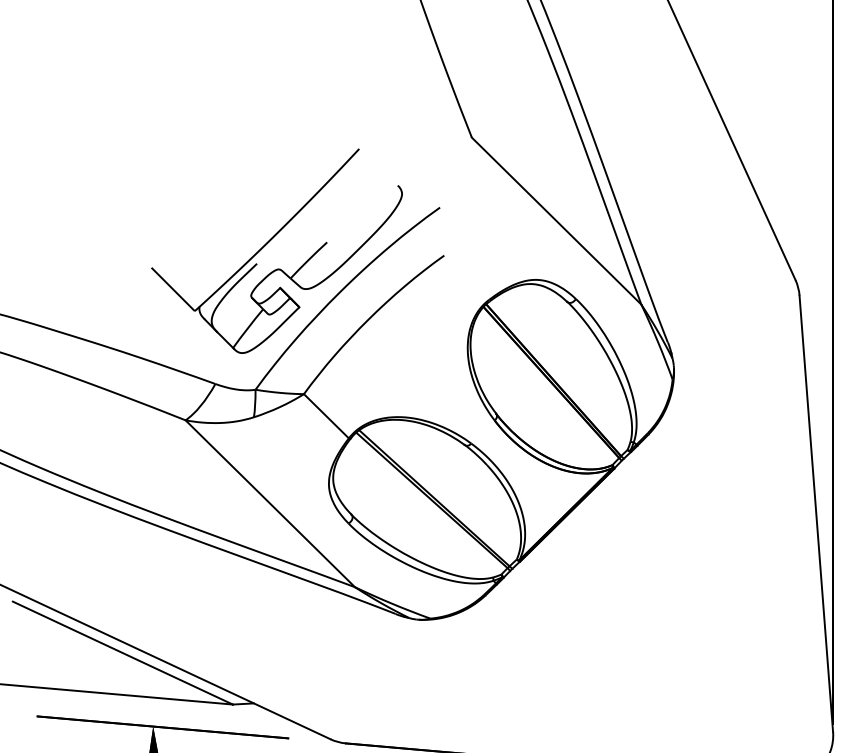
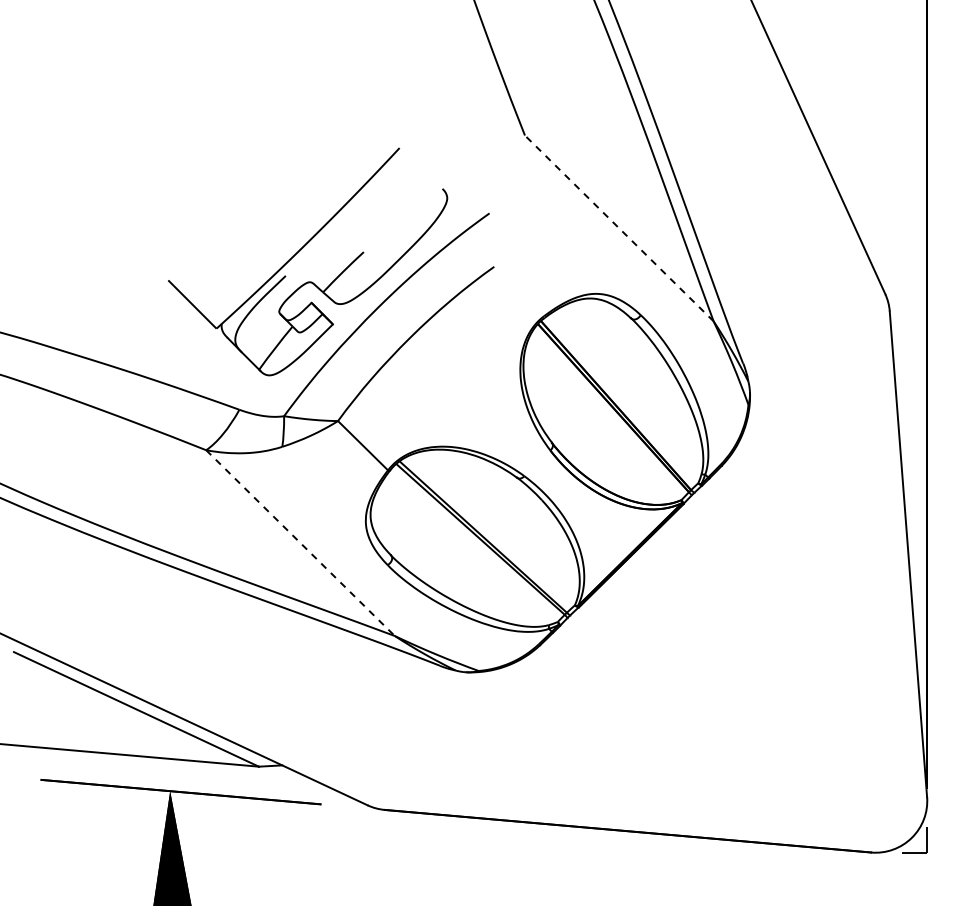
line: (555, 221) -> (618, 228), solid -> dashed
line: (270, 504) -> (300, 543), solid -> dashed

